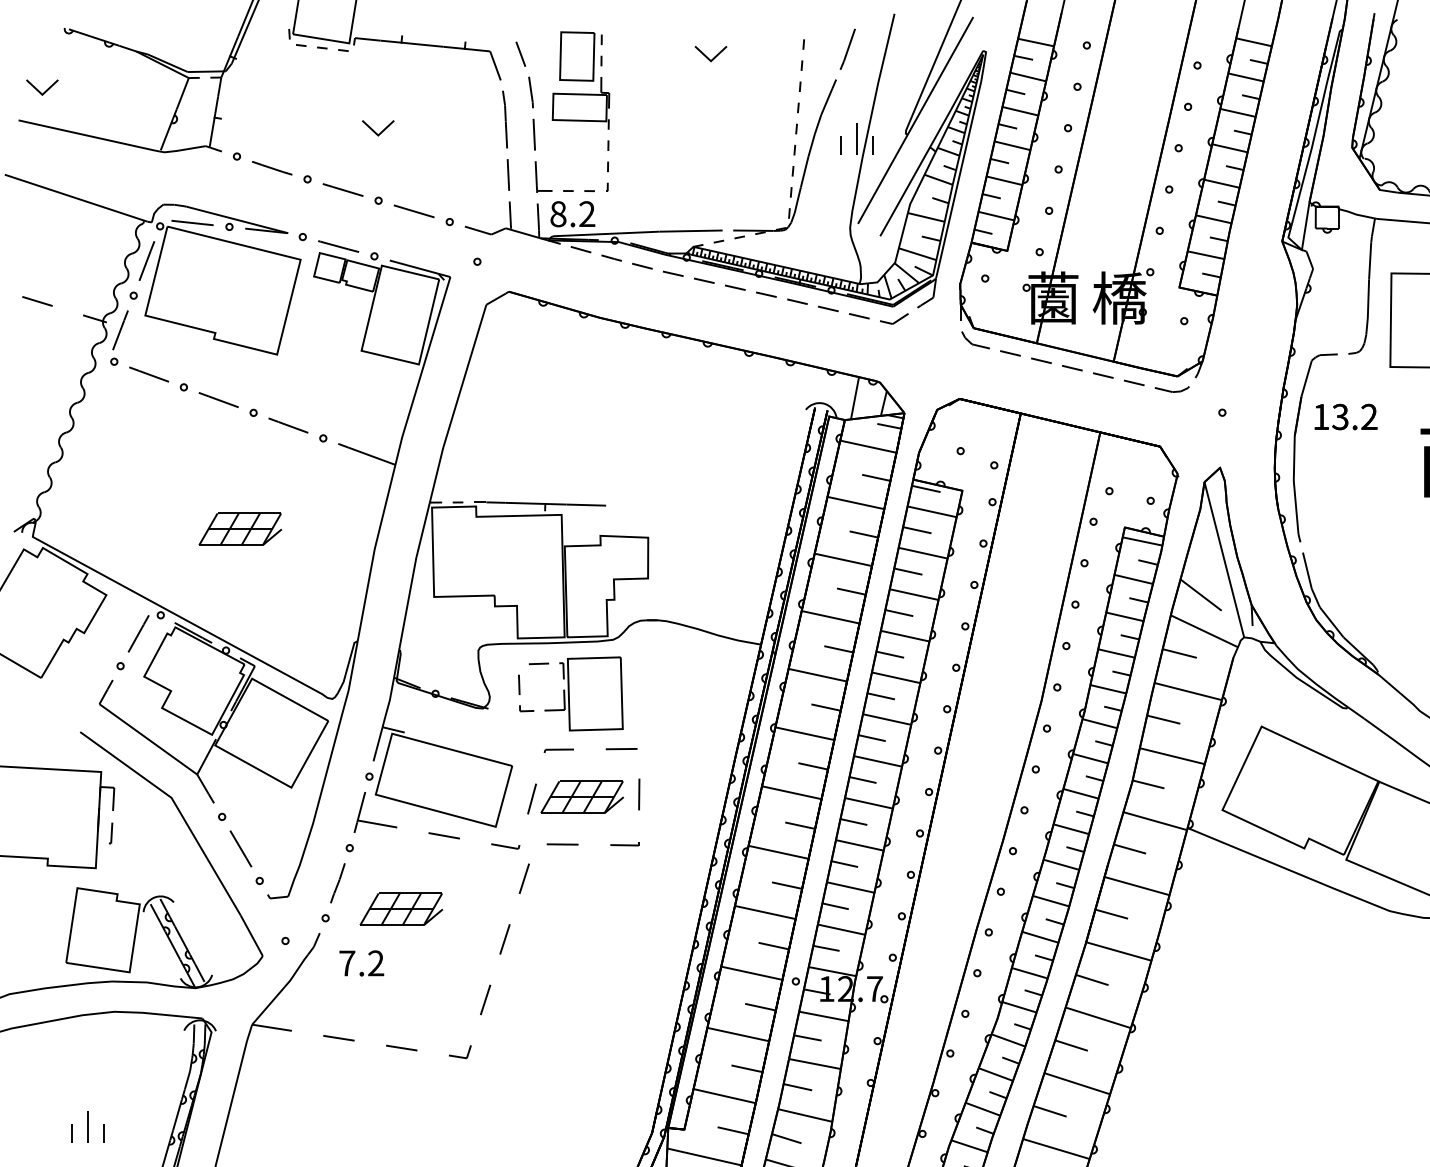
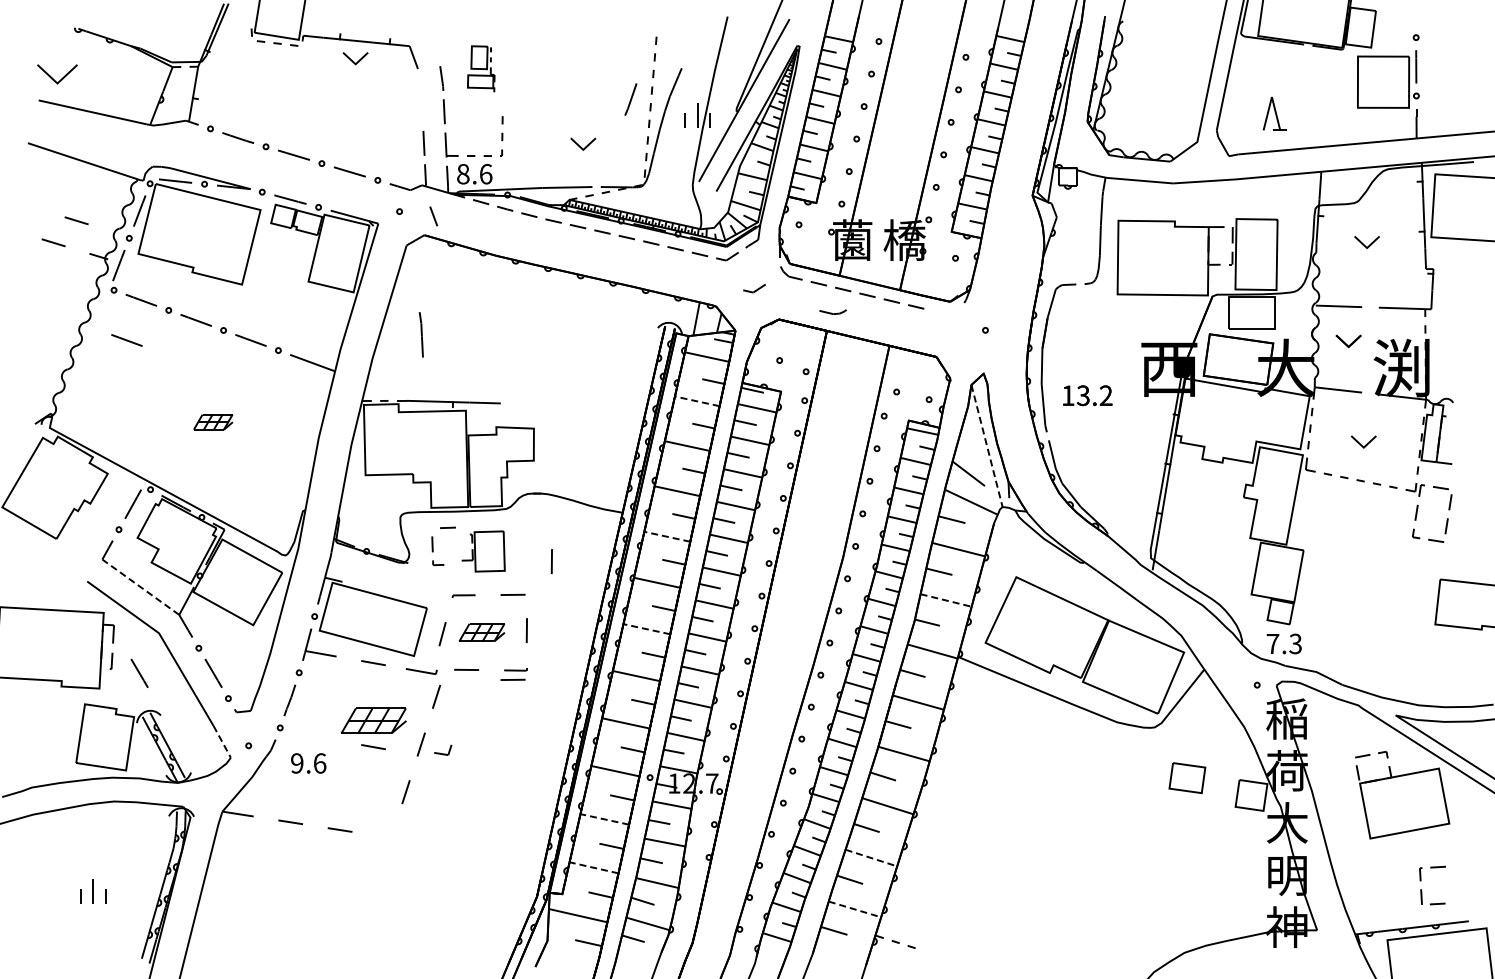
line: (847, 49) -> (630, 99), moved
part: (711, 53) -> (583, 143), moved
line: (520, 54) -> (433, 216), moved
part: (581, 79) -> (481, 68), size x0.6
part: (42, 87) -> (57, 74), size x1.6
line: (503, 117) -> (420, 333), moved
part: (378, 128) -> (355, 58), moved
text: (586, 213) -> (485, 173), 8.2 -> 8.6
line: (66, 273) -> (76, 220), added
part: (928, 359) -> (754, 288), added
part: (1171, 388) -> (832, 311), moved
text: (1345, 416) -> (1087, 395), moved
line: (130, 425) -> (126, 340), added
line: (856, 503) -> (697, 401), solid -> dashed
part: (240, 529) -> (213, 422), size x0.6
line: (1224, 560) -> (987, 446), solid -> dashed
line: (816, 674) -> (666, 536), solid -> dashed
part: (584, 693) -> (483, 551), size x0.7
line: (670, 706) -> (551, 561), added
line: (147, 738) -> (140, 586), solid -> dashed
line: (1172, 756) -> (946, 600), solid -> dashed
line: (791, 793) -> (646, 629), solid -> dashed
part: (581, 796) -> (481, 632), size x0.7
part: (505, 846) -> (421, 671), size x1.4
line: (146, 847) -> (139, 672), added
line: (620, 856) -> (512, 679), added
part: (400, 908) -> (373, 720), moved
line: (252, 936) -> (222, 742), solid -> dashed
line: (444, 943) -> (373, 747), added
text: (361, 963) -> (308, 763), 7.2 -> 9.6
line: (737, 1034) -> (604, 819), solid -> dashed
part: (460, 1051) -> (443, 749), moved
line: (1077, 1084) -> (871, 858), solid -> dashed
line: (723, 1095) -> (593, 867), solid -> dashed
line: (1057, 1149) -> (855, 909), solid -> dashed

